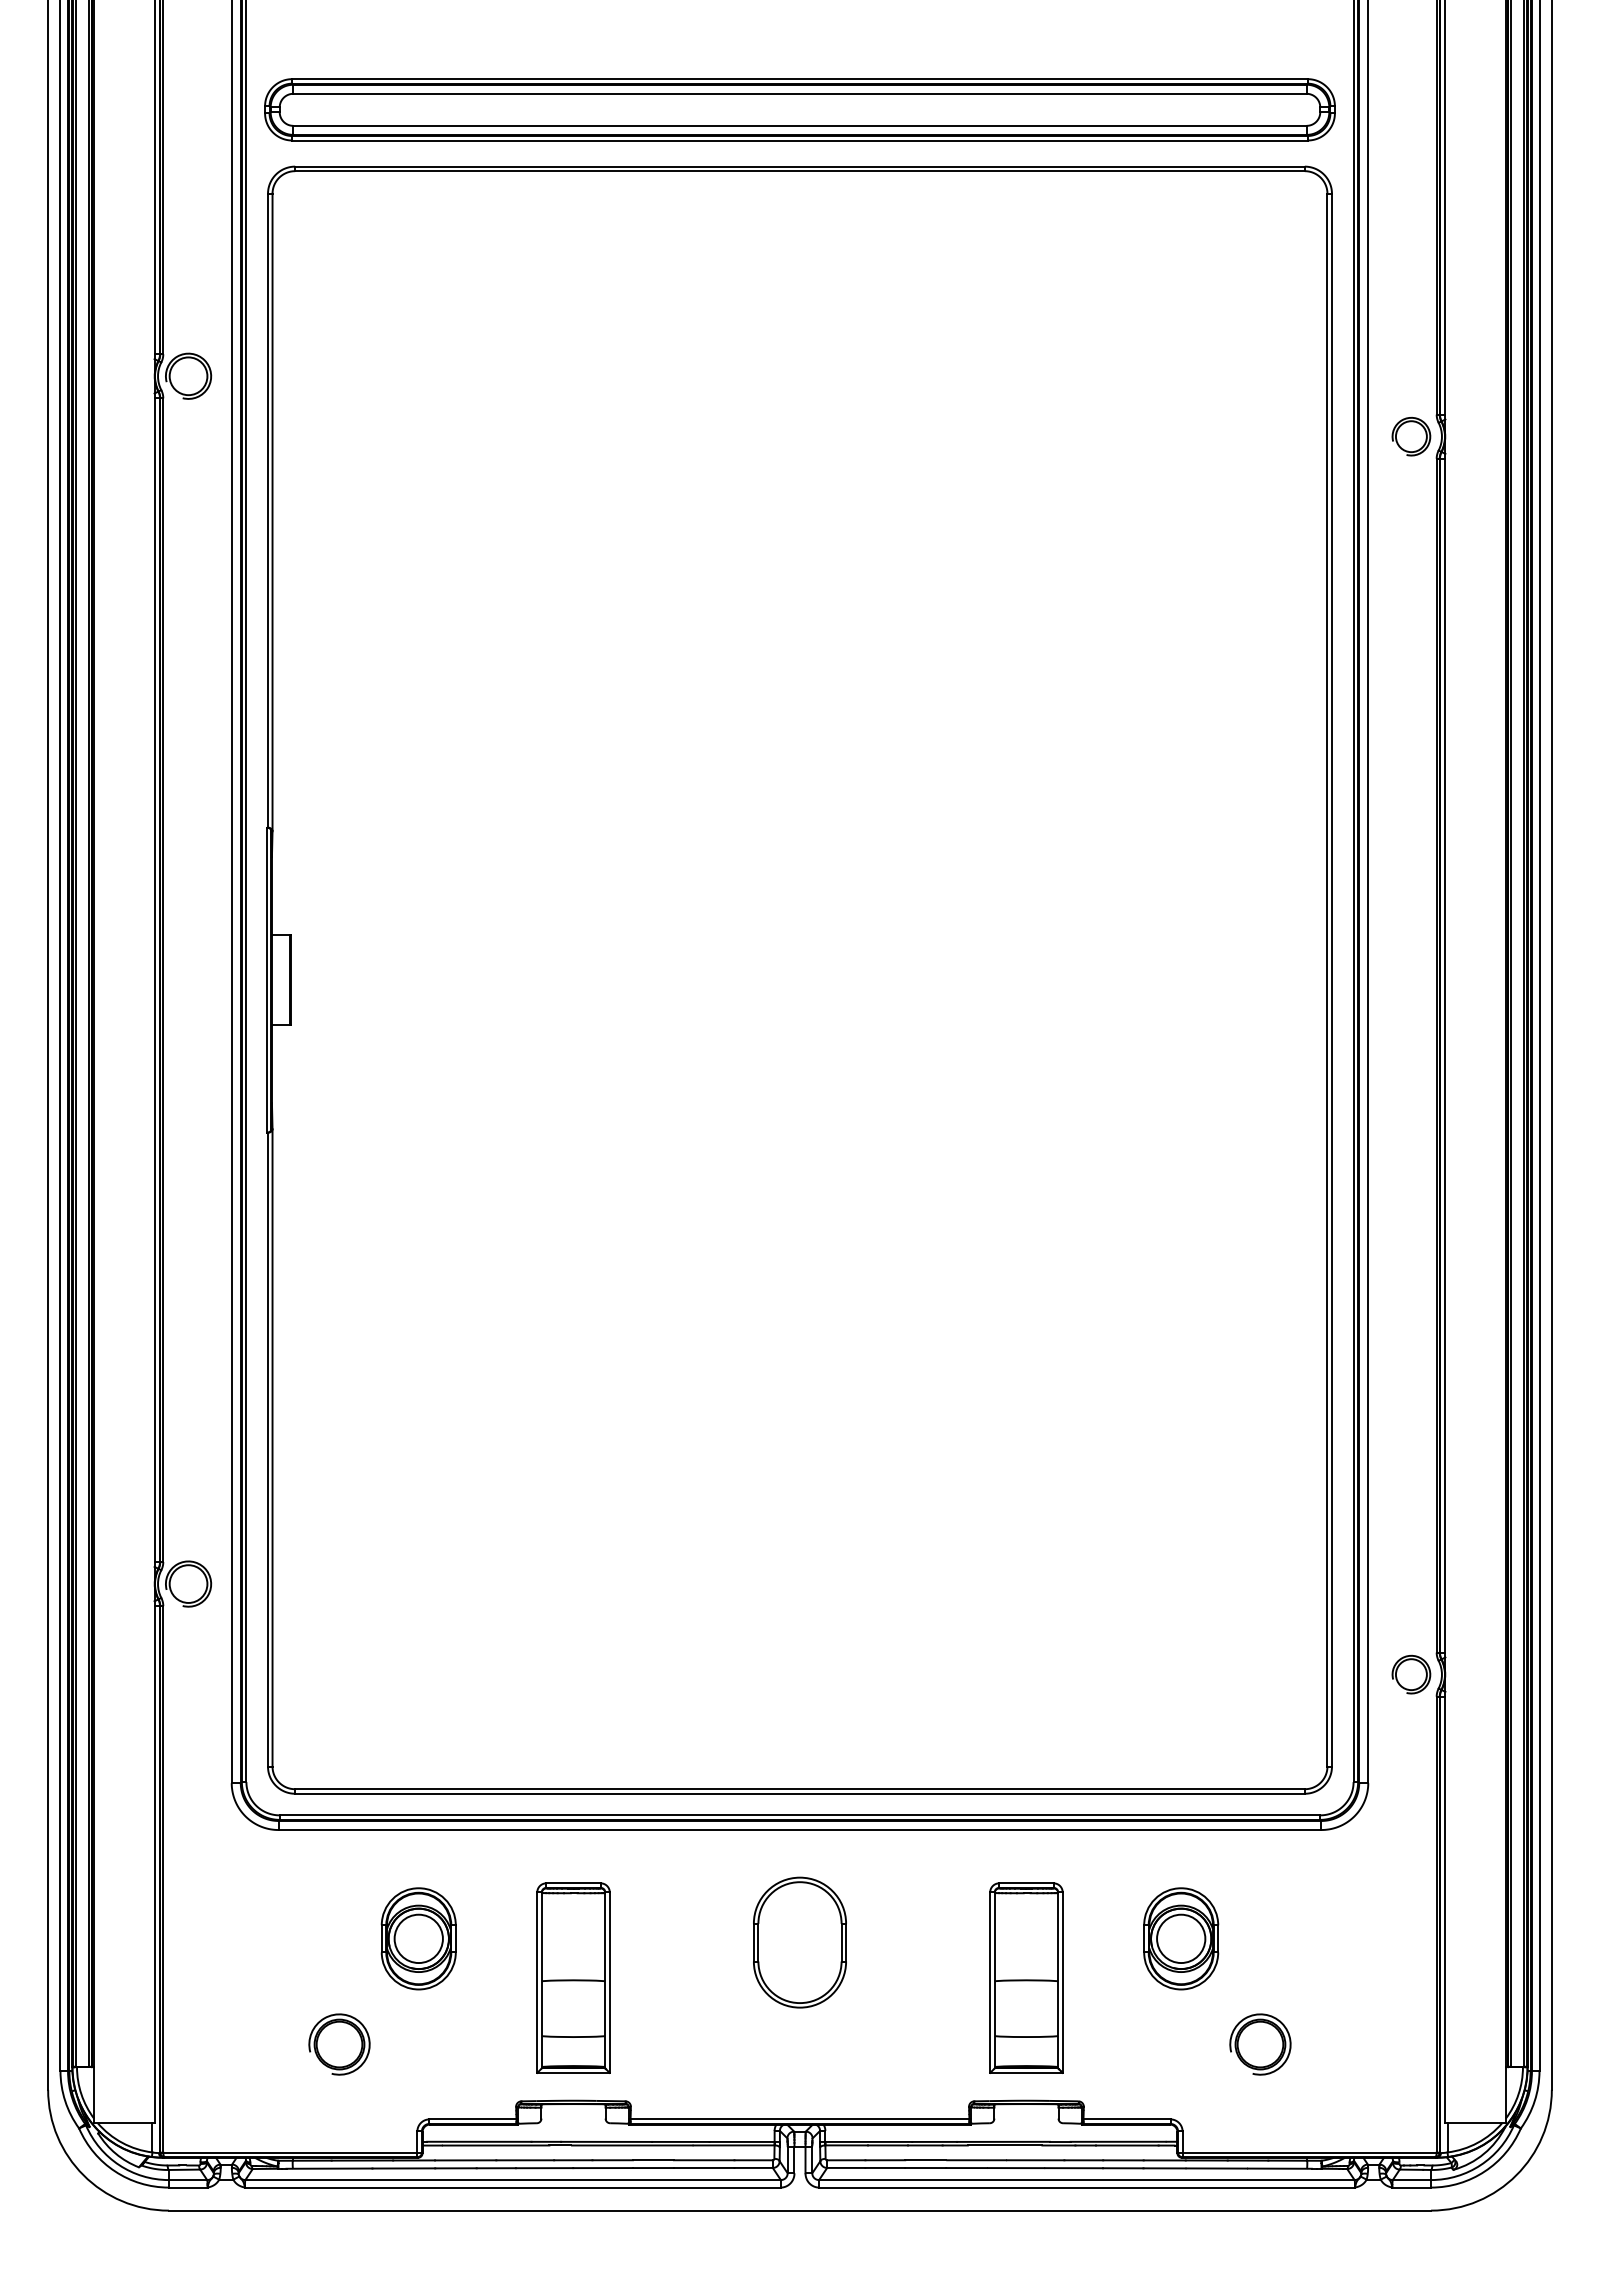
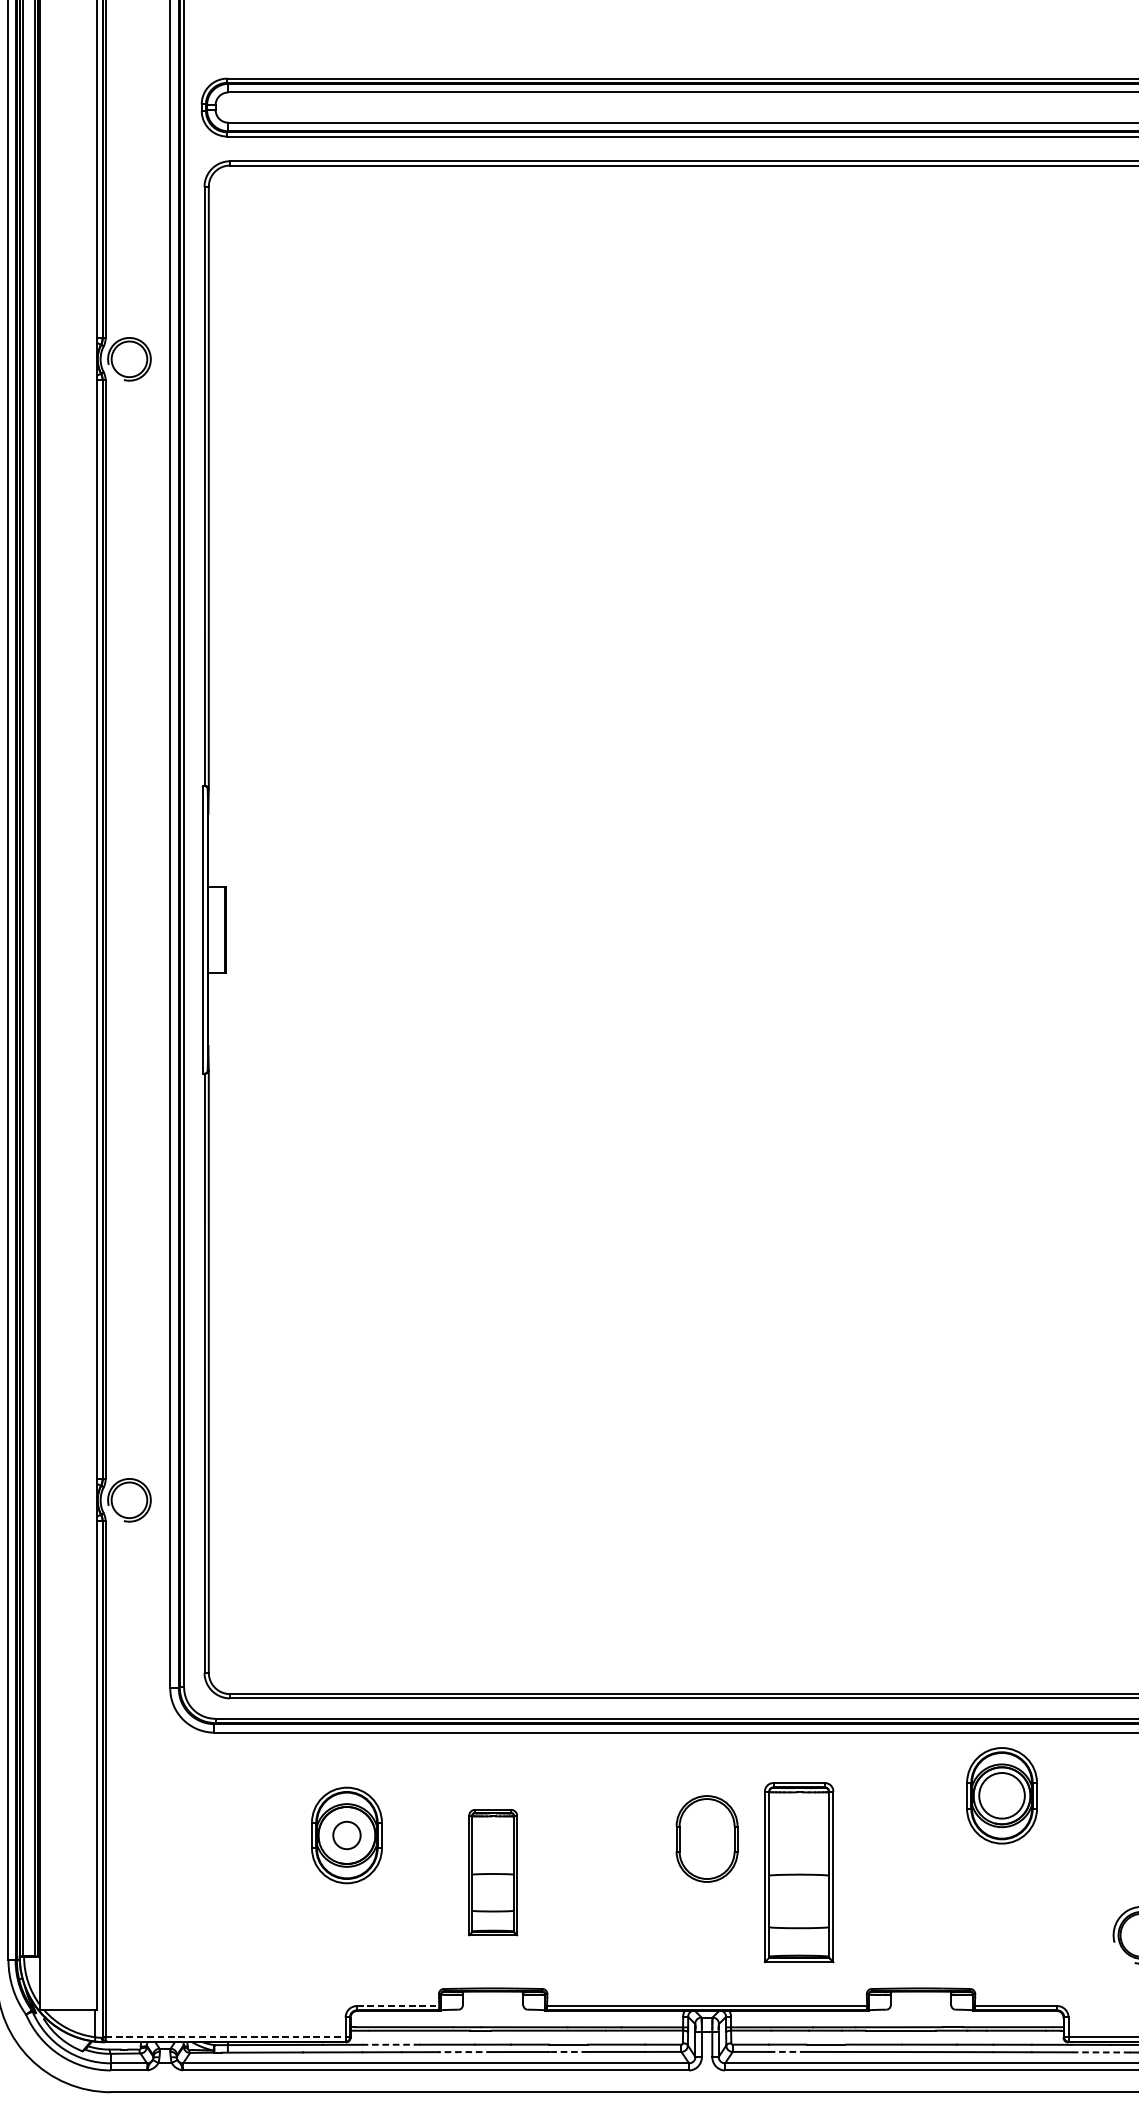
circle: (418, 1938) -> (346, 1835), size x0.6
part: (1181, 1938) -> (1002, 1795), moved
part: (799, 1942) -> (706, 1838), size x0.7
part: (573, 1977) -> (493, 1871), size x0.7
part: (1026, 1977) -> (799, 1871), moved
part: (339, 2044) -> (272, 1935), removed
line: (473, 2119) -> (398, 2006), solid -> dashed
line: (293, 2152) -> (228, 2037), solid -> dashed
line: (465, 2160) -> (391, 2044), solid -> dashed
line: (885, 2167) -> (787, 2051), solid -> dashed
line: (544, 2168) -> (465, 2052), solid -> dashed
line: (653, 2168) -> (568, 2052), solid -> dashed
line: (1217, 2168) -> (1101, 2052), solid -> dashed

